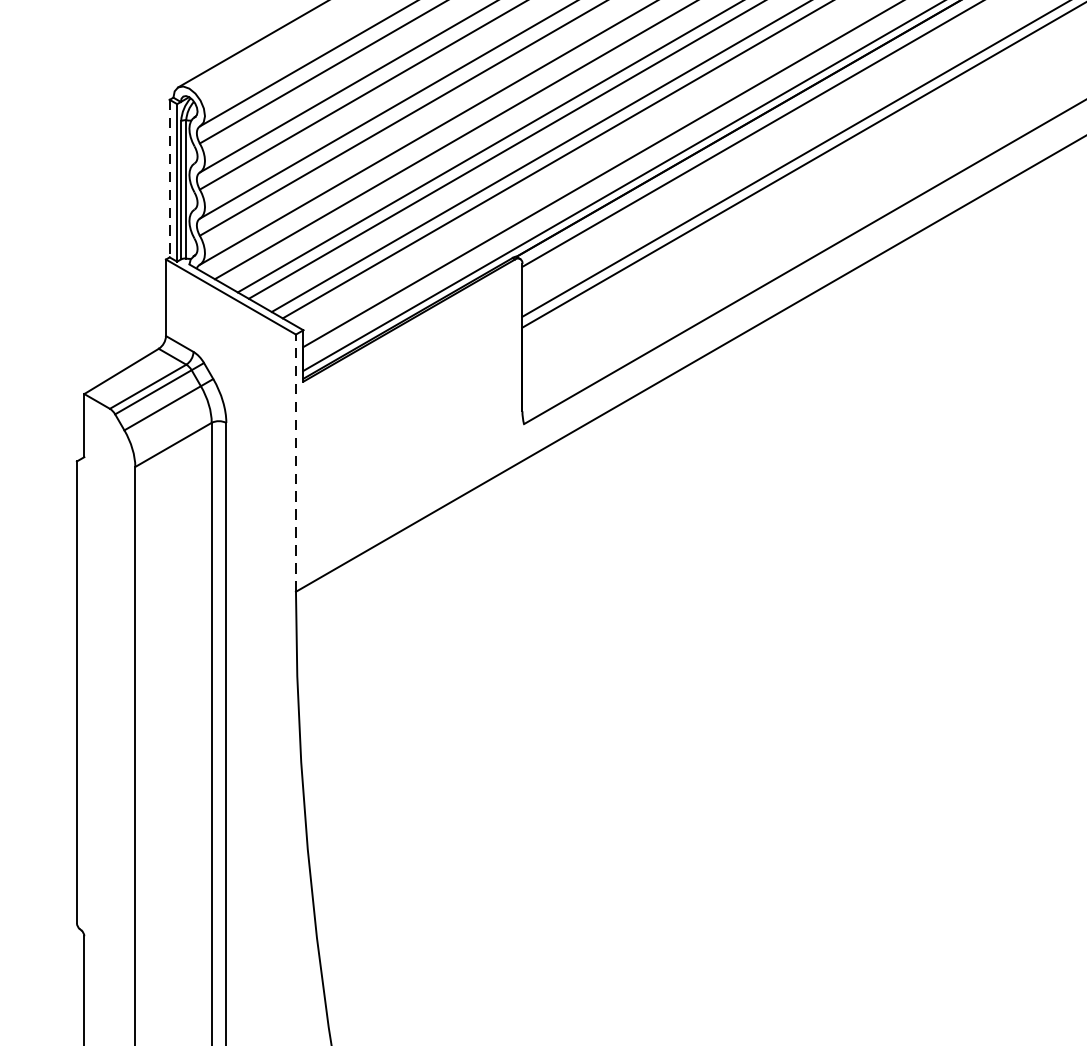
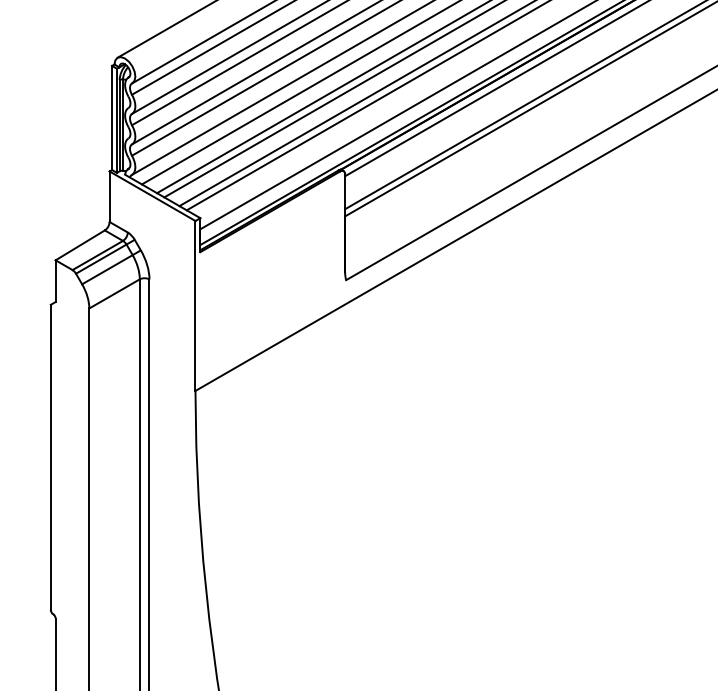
line: (170, 179) -> (112, 118), dashed -> solid
line: (296, 462) -> (195, 305), dashed -> solid

